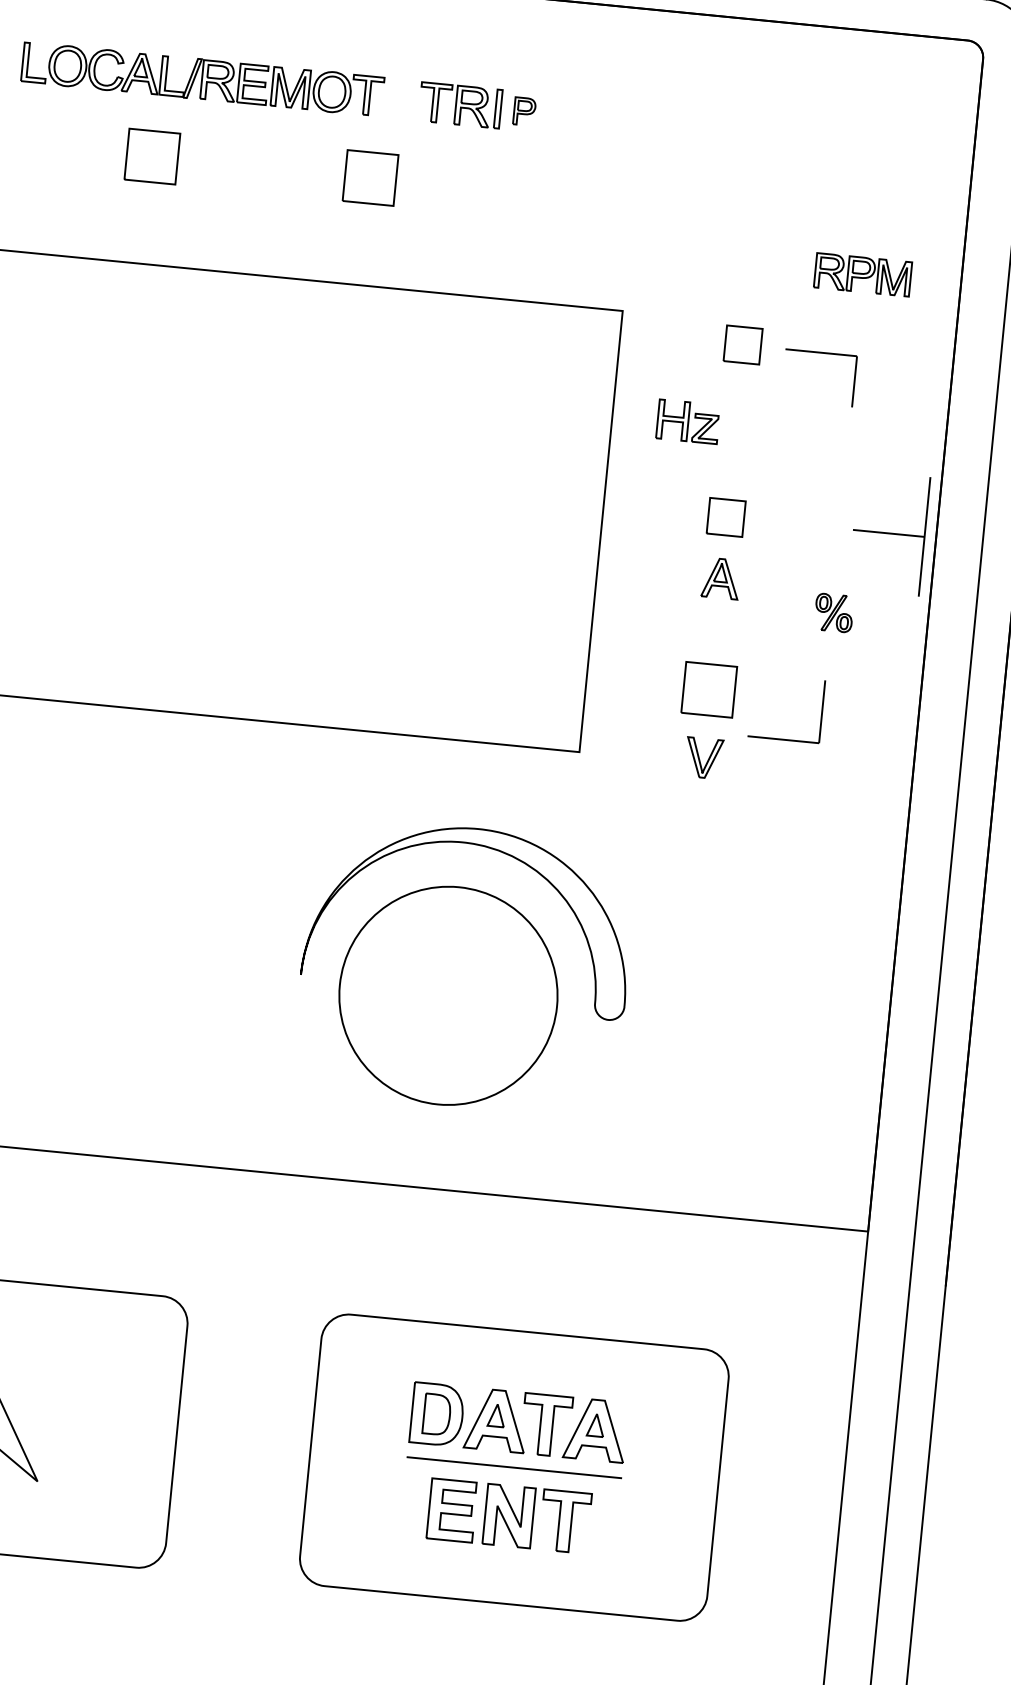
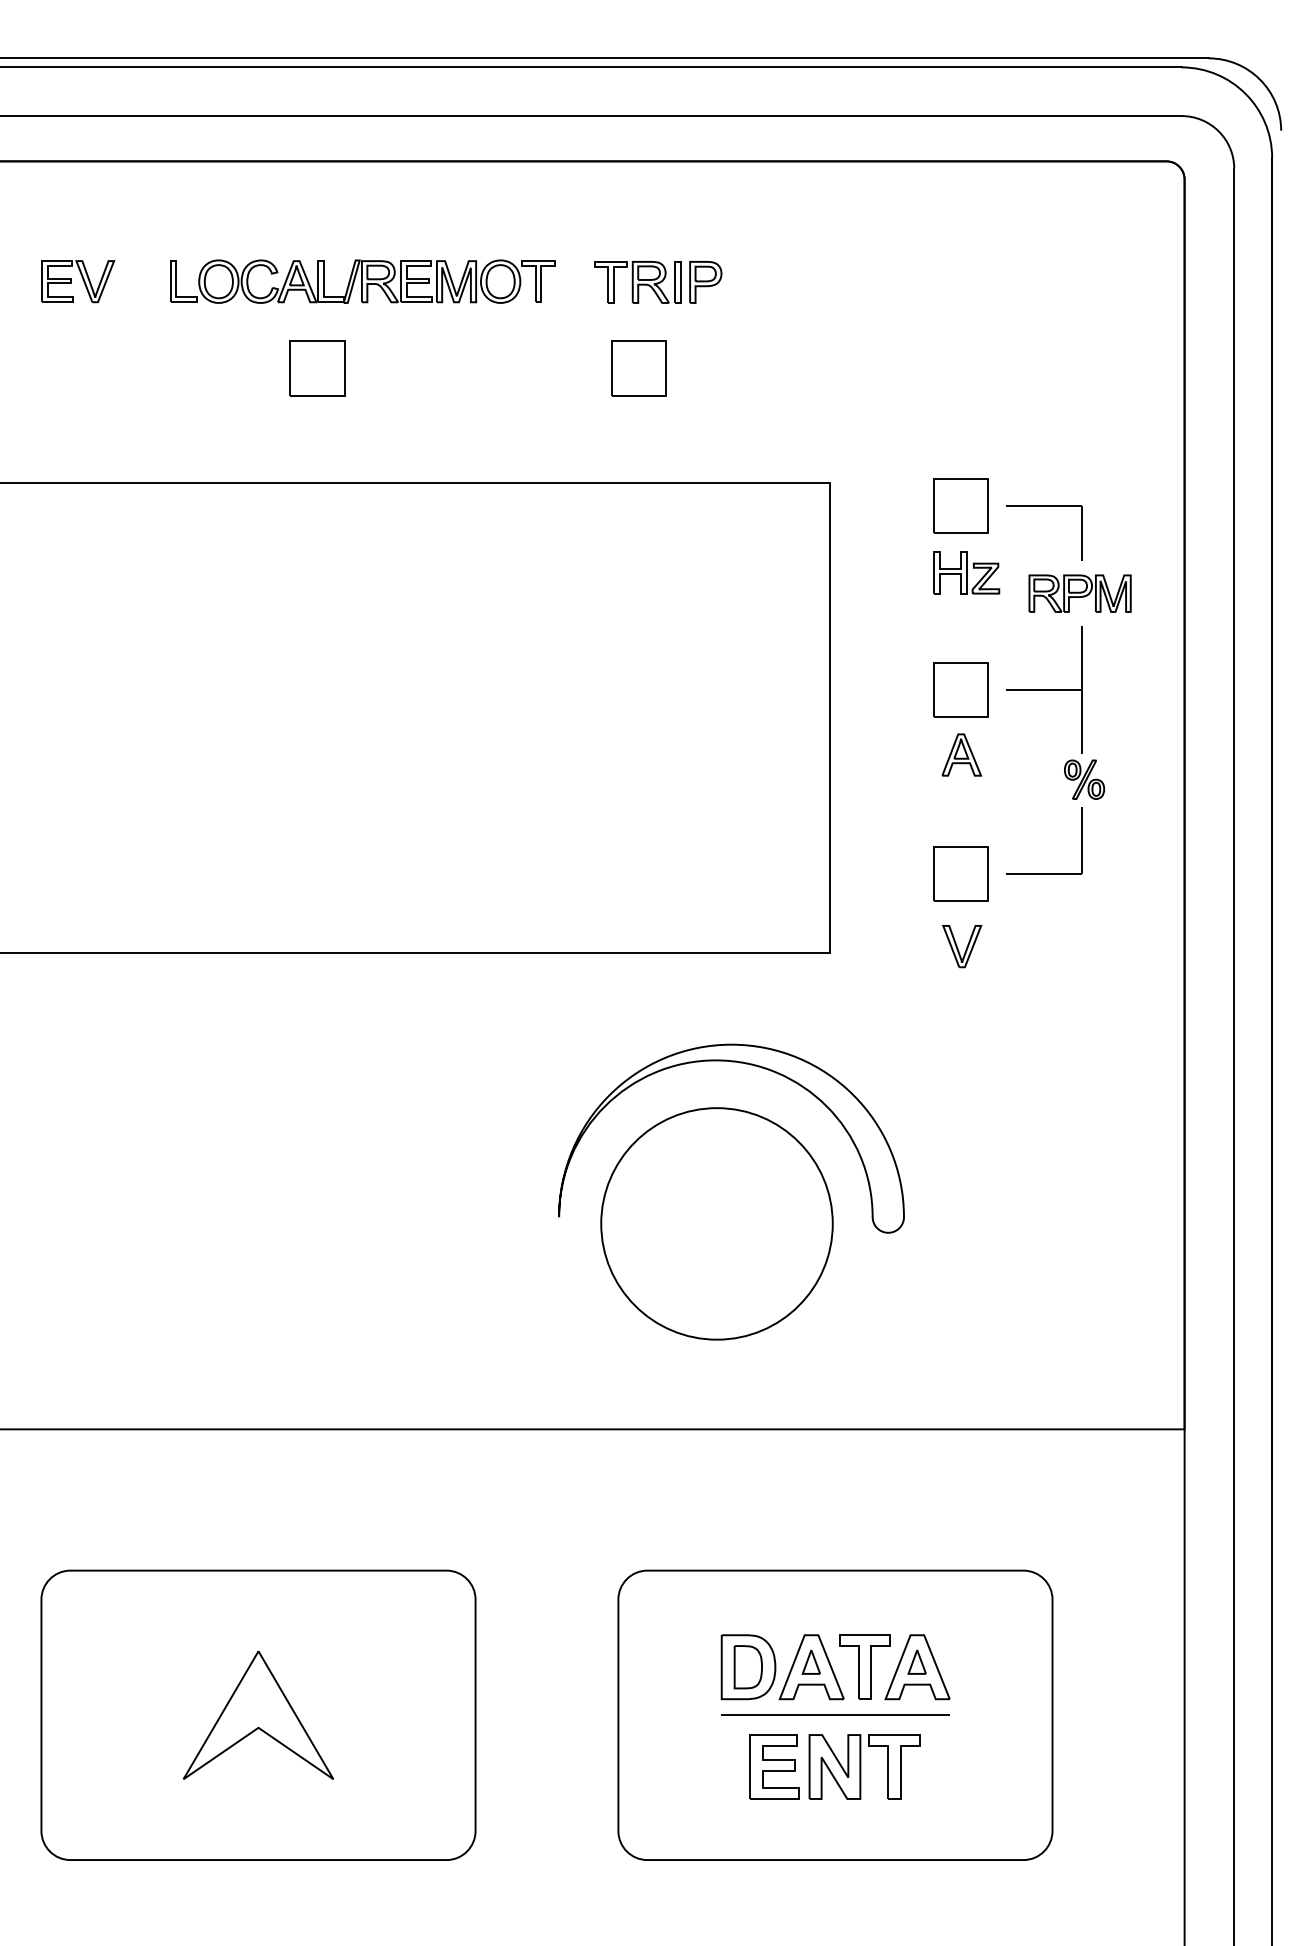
part: (524, 111) -> (705, 282), size x1.43
part: (370, 178) -> (638, 368), moved
part: (862, 274) -> (1079, 593), moved
part: (742, 344) -> (960, 505), size x1.43
part: (688, 421) -> (966, 572), moved
part: (726, 516) -> (960, 689), size x1.43
part: (889, 532) -> (1044, 689), moved
part: (783, 739) -> (1044, 873), moved

